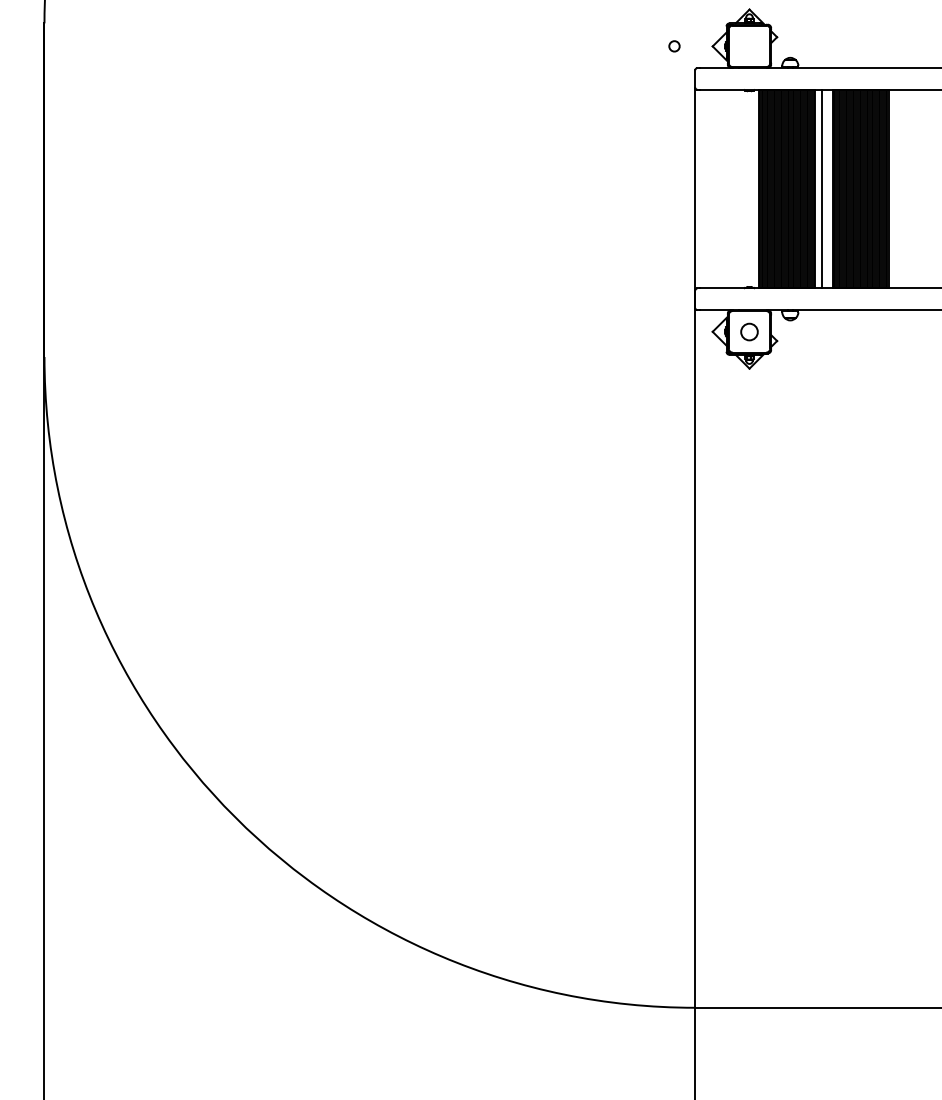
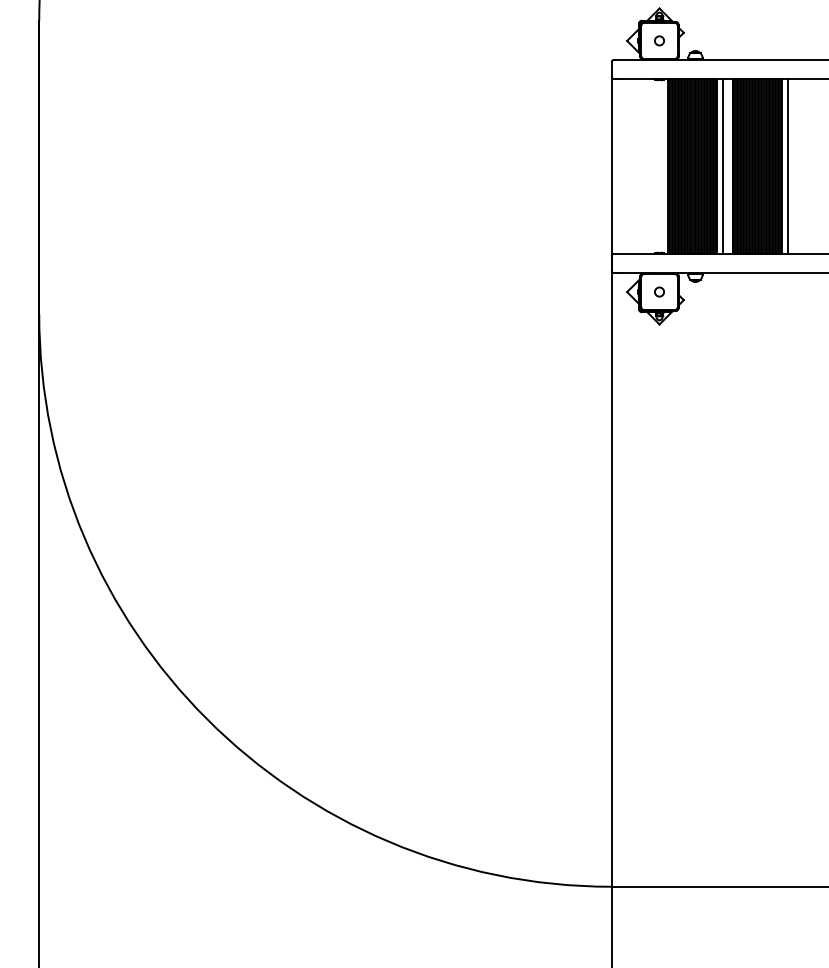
circle: (674, 46) -> (659, 41), moved
line: (895, 188) -> (787, 165), added
circle: (749, 331) -> (659, 291), size x0.62

